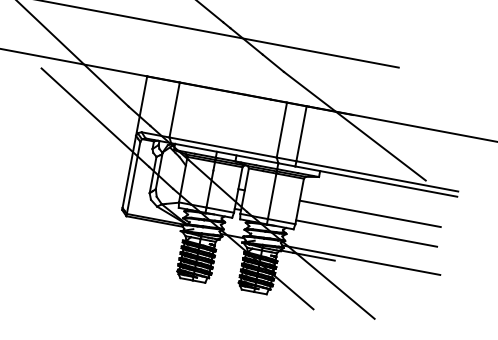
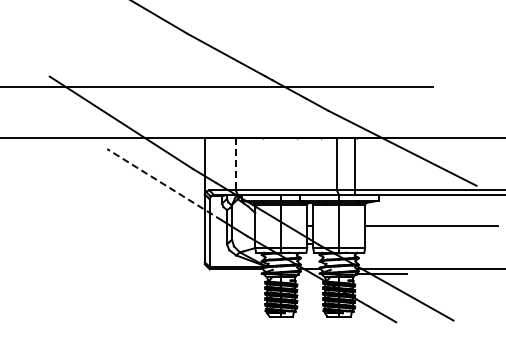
line: (174, 110) -> (235, 164), solid -> dashed
line: (95, 117) -> (164, 184), solid -> dashed
line: (366, 233) -> (431, 244), removed

